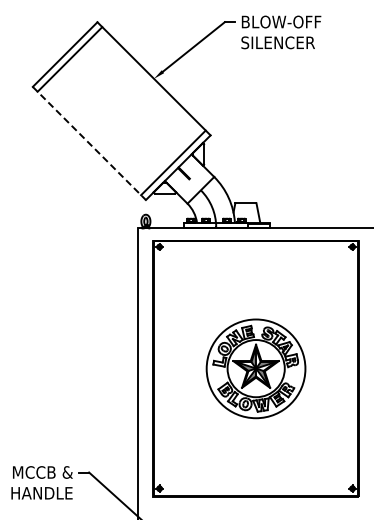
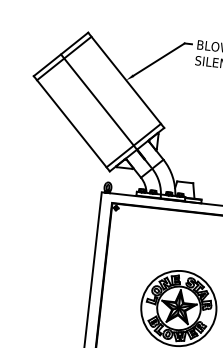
line: (132, 121) -> (106, 110), added
line: (89, 143) -> (71, 123), dashed -> solid

